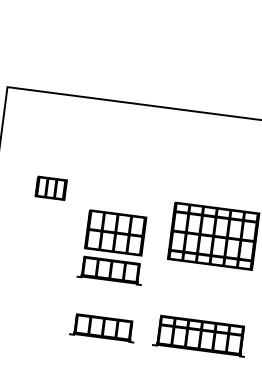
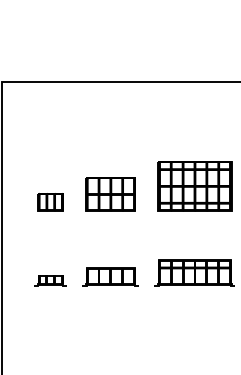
part: (50, 188) -> (50, 202), moved
part: (110, 269) -> (110, 226), removed
part: (33, 322) -> (50, 280), added

